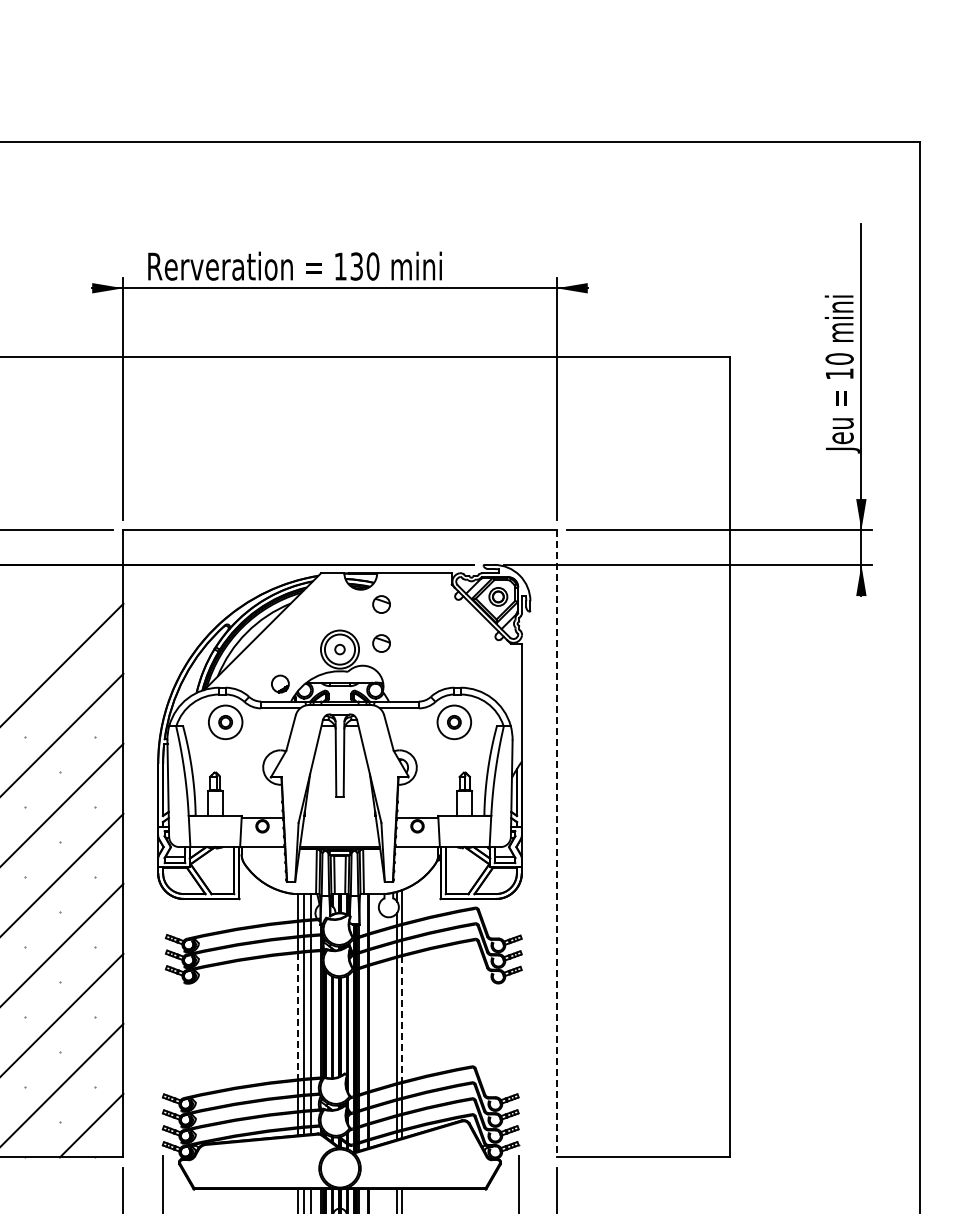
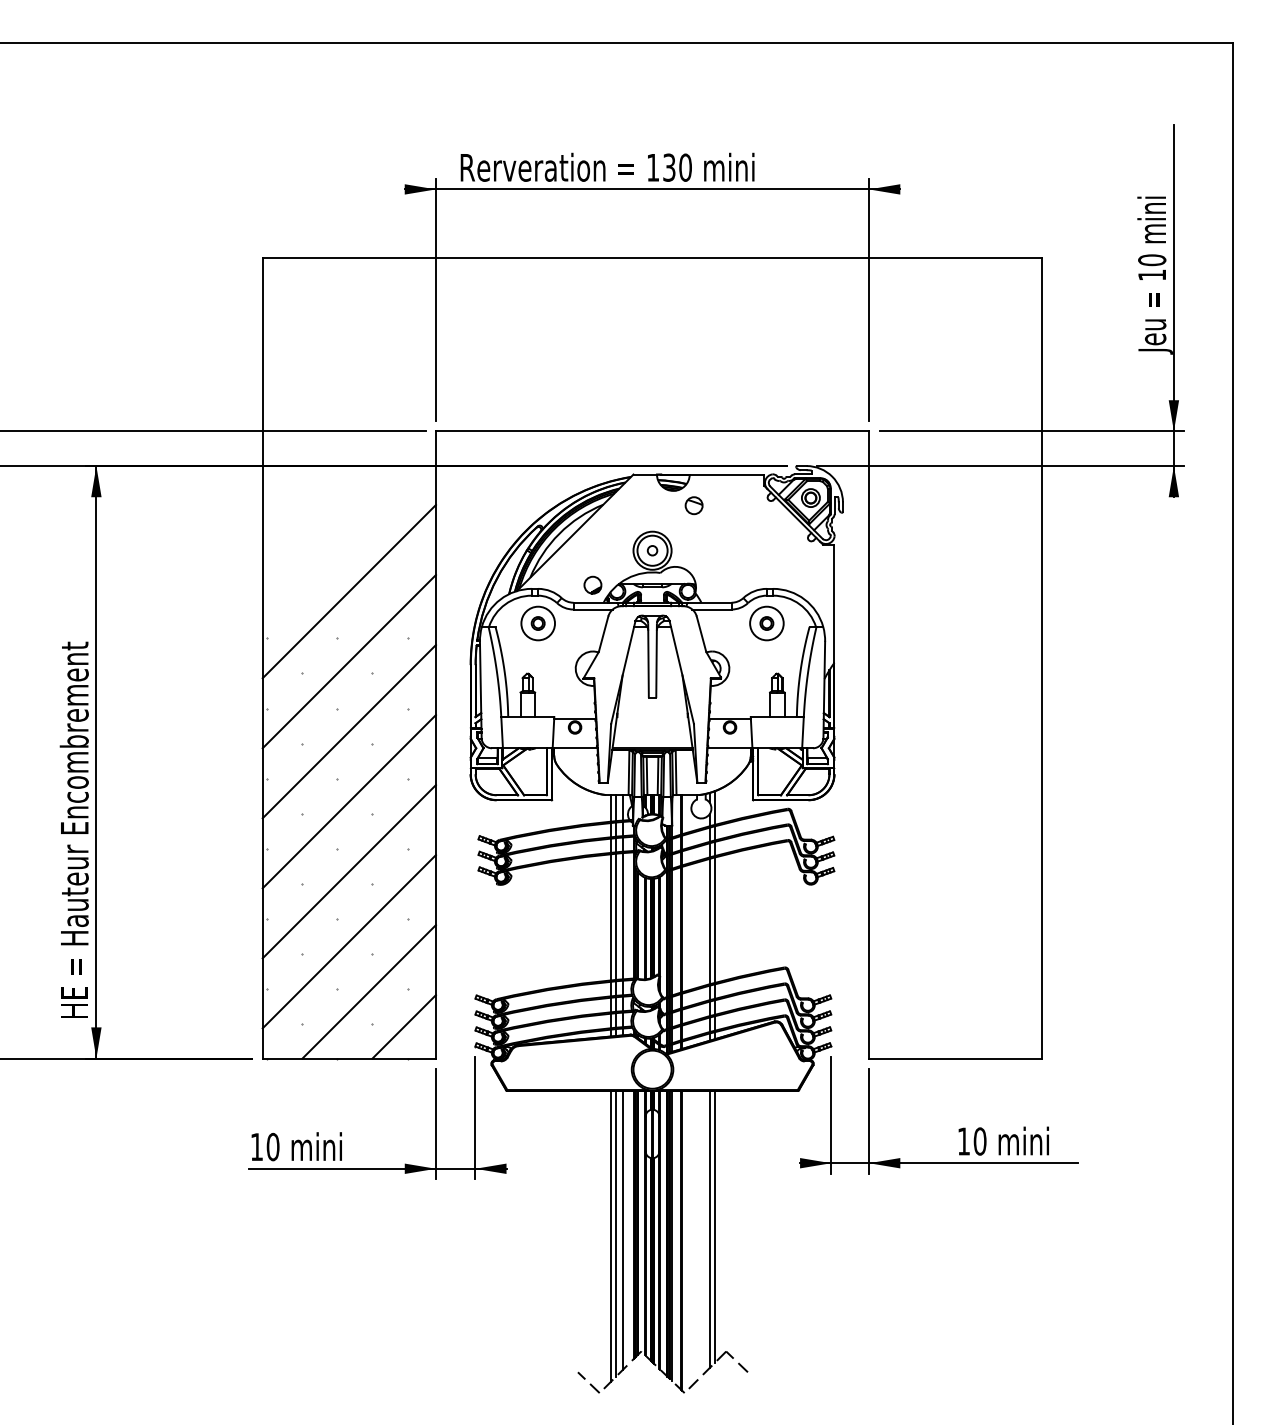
part: (380, 643) -> (693, 544), removed
line: (556, 843) -> (869, 744), dashed -> solid
line: (297, 1016) -> (610, 917), dashed -> solid
line: (401, 1019) -> (714, 920), dashed -> solid

